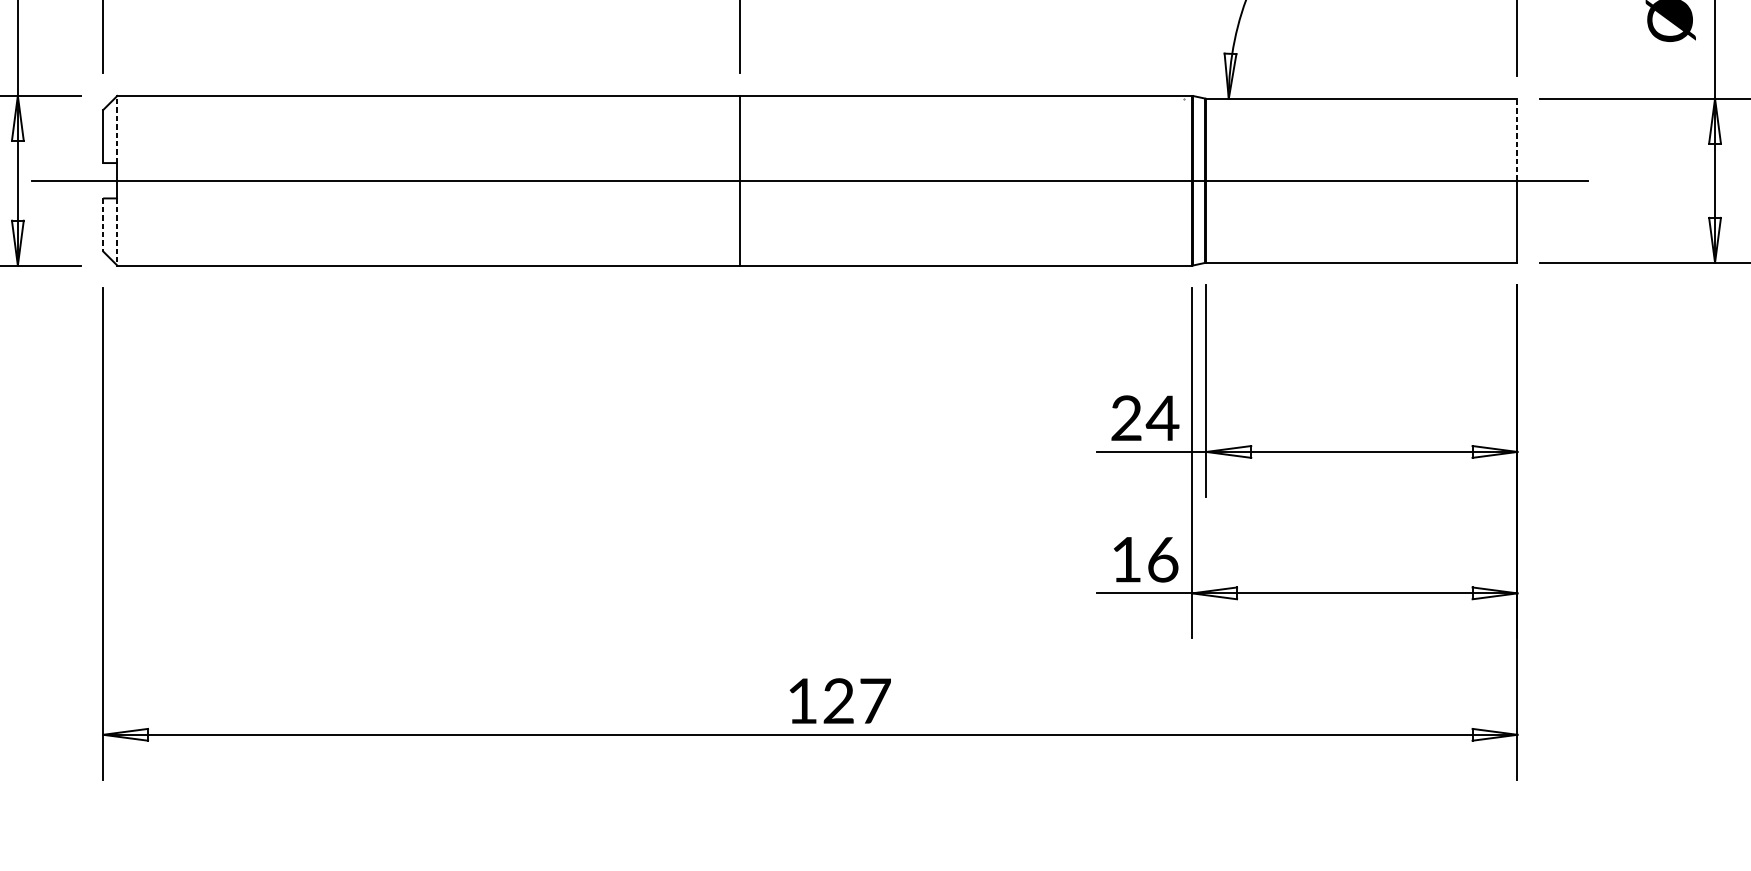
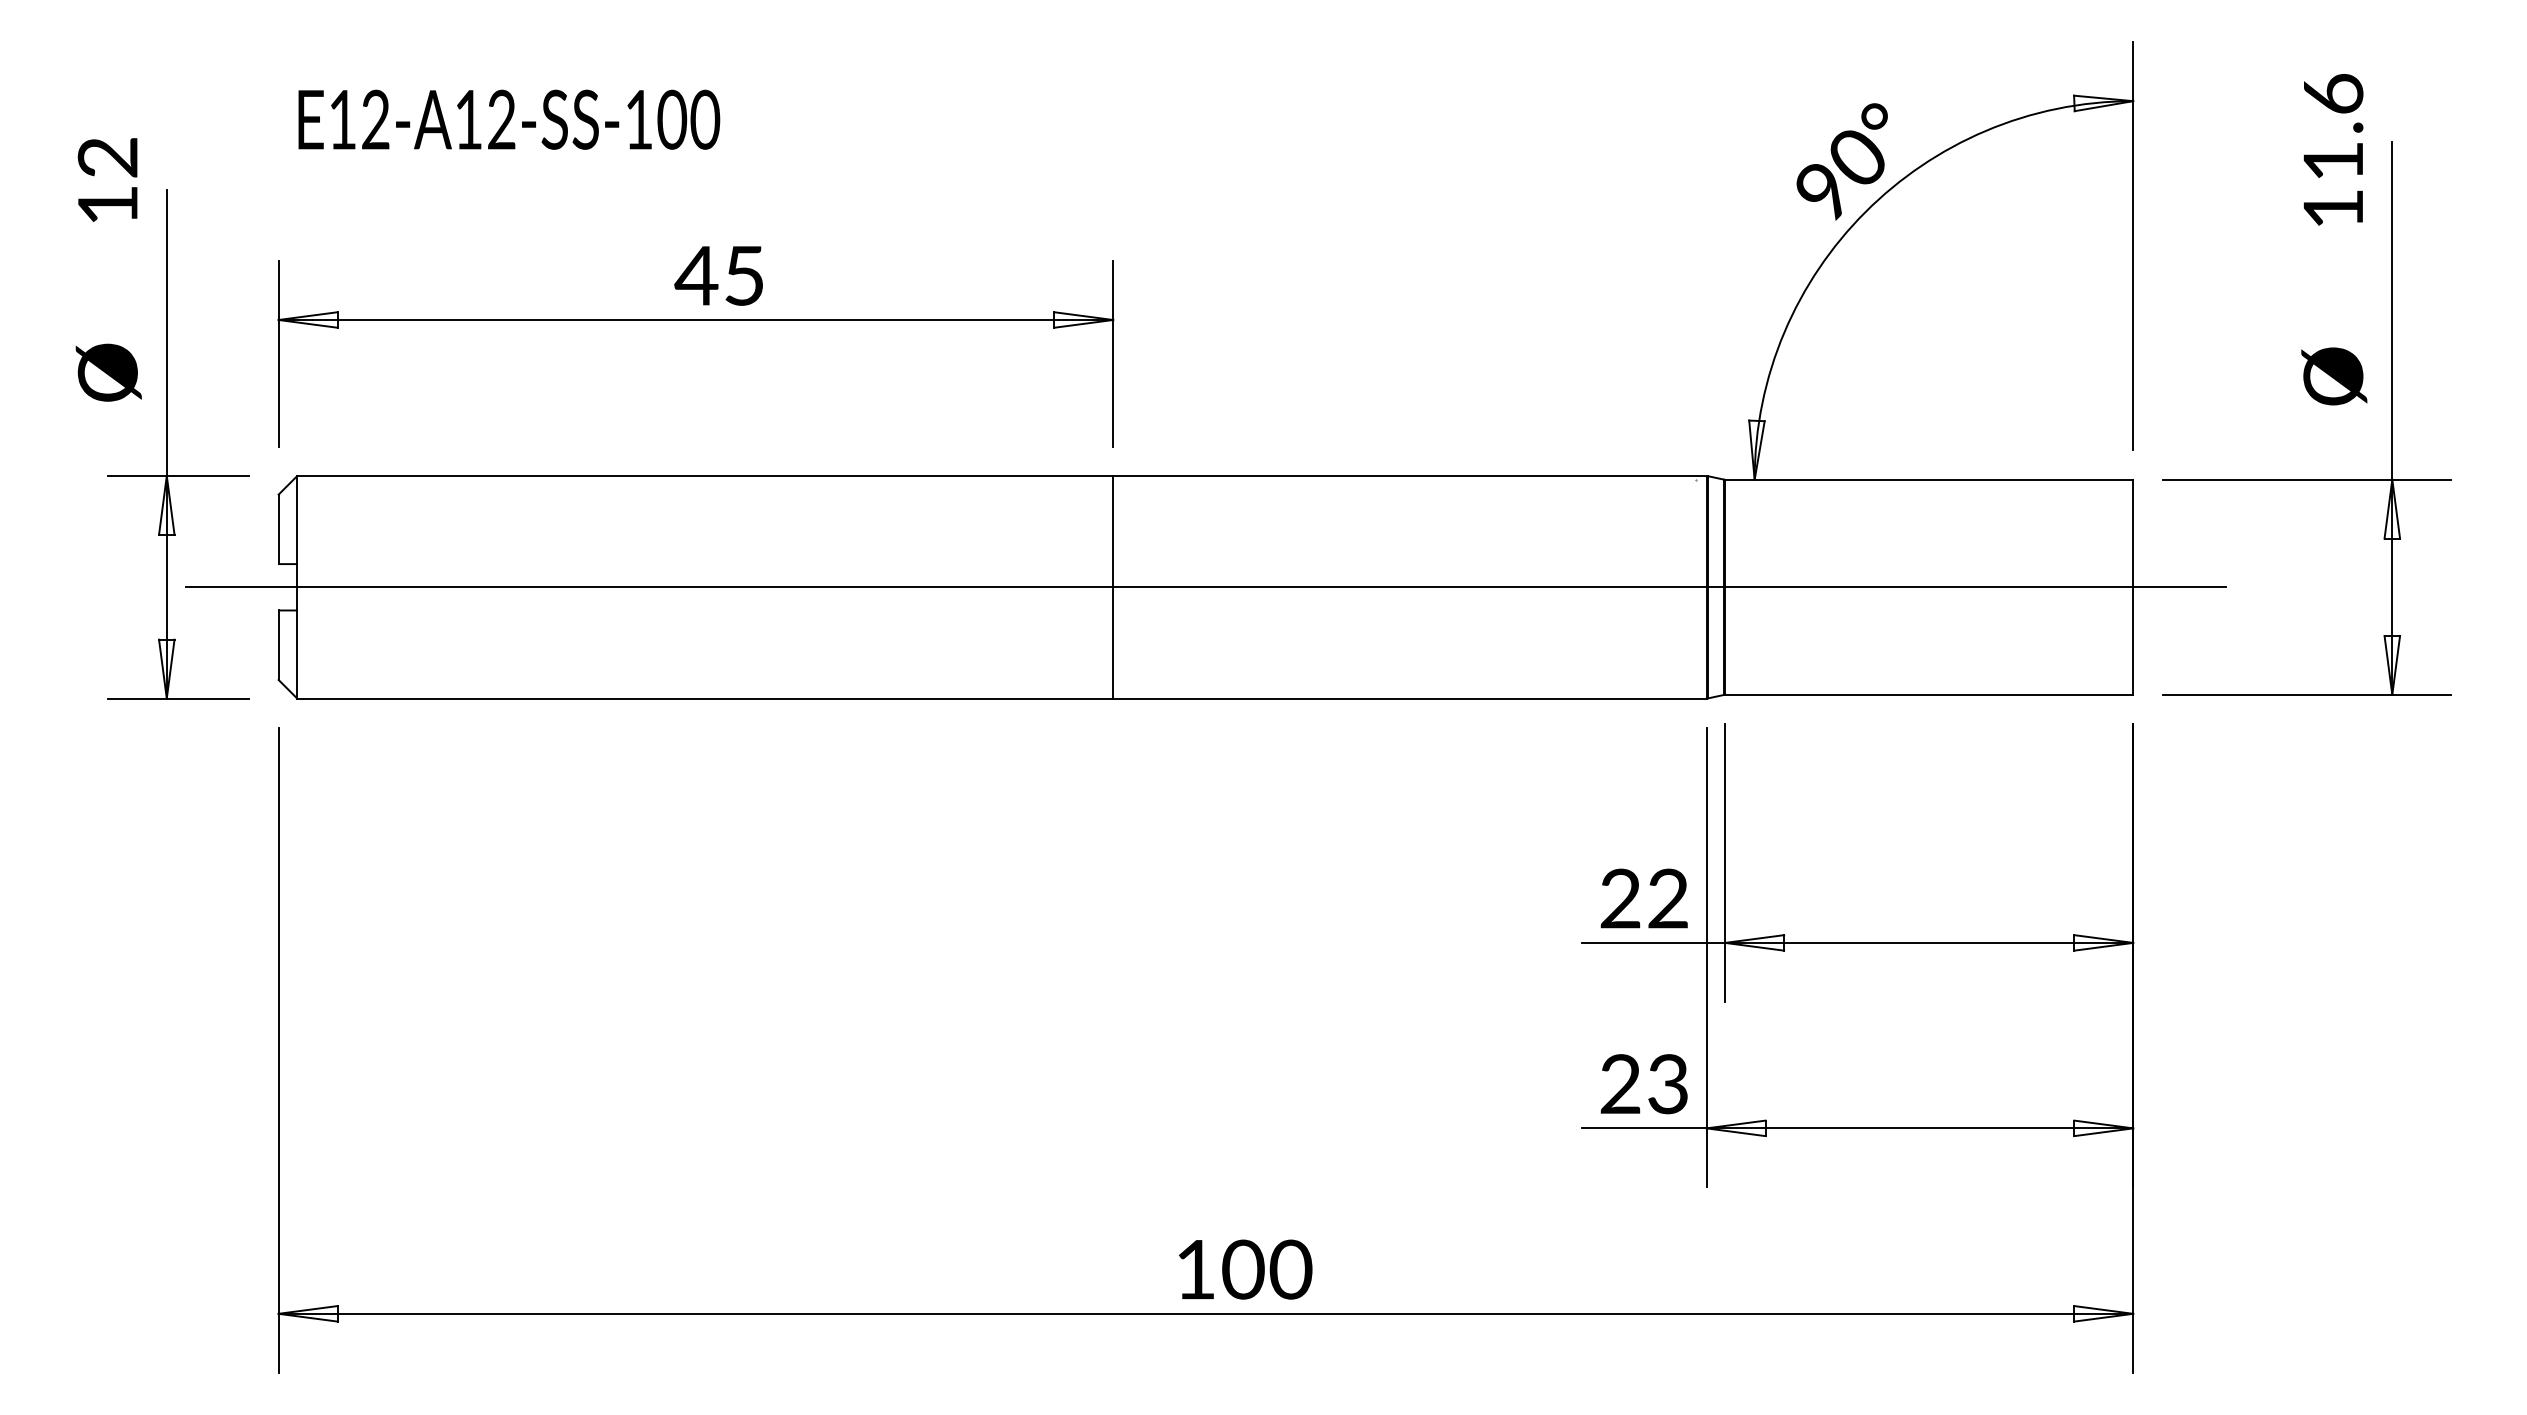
line: (117, 129) -> (297, 519), dashed -> solid
line: (1517, 139) -> (2133, 533), dashed -> solid
line: (103, 225) -> (278, 645), dashed -> solid
line: (117, 232) -> (297, 654), dashed -> solid
text: (1162, 418) -> (1667, 898), 24 -> 22
text: (1144, 559) -> (1644, 1084), 16 -> 23
text: (857, 701) -> (1267, 1269), 127 -> 100

